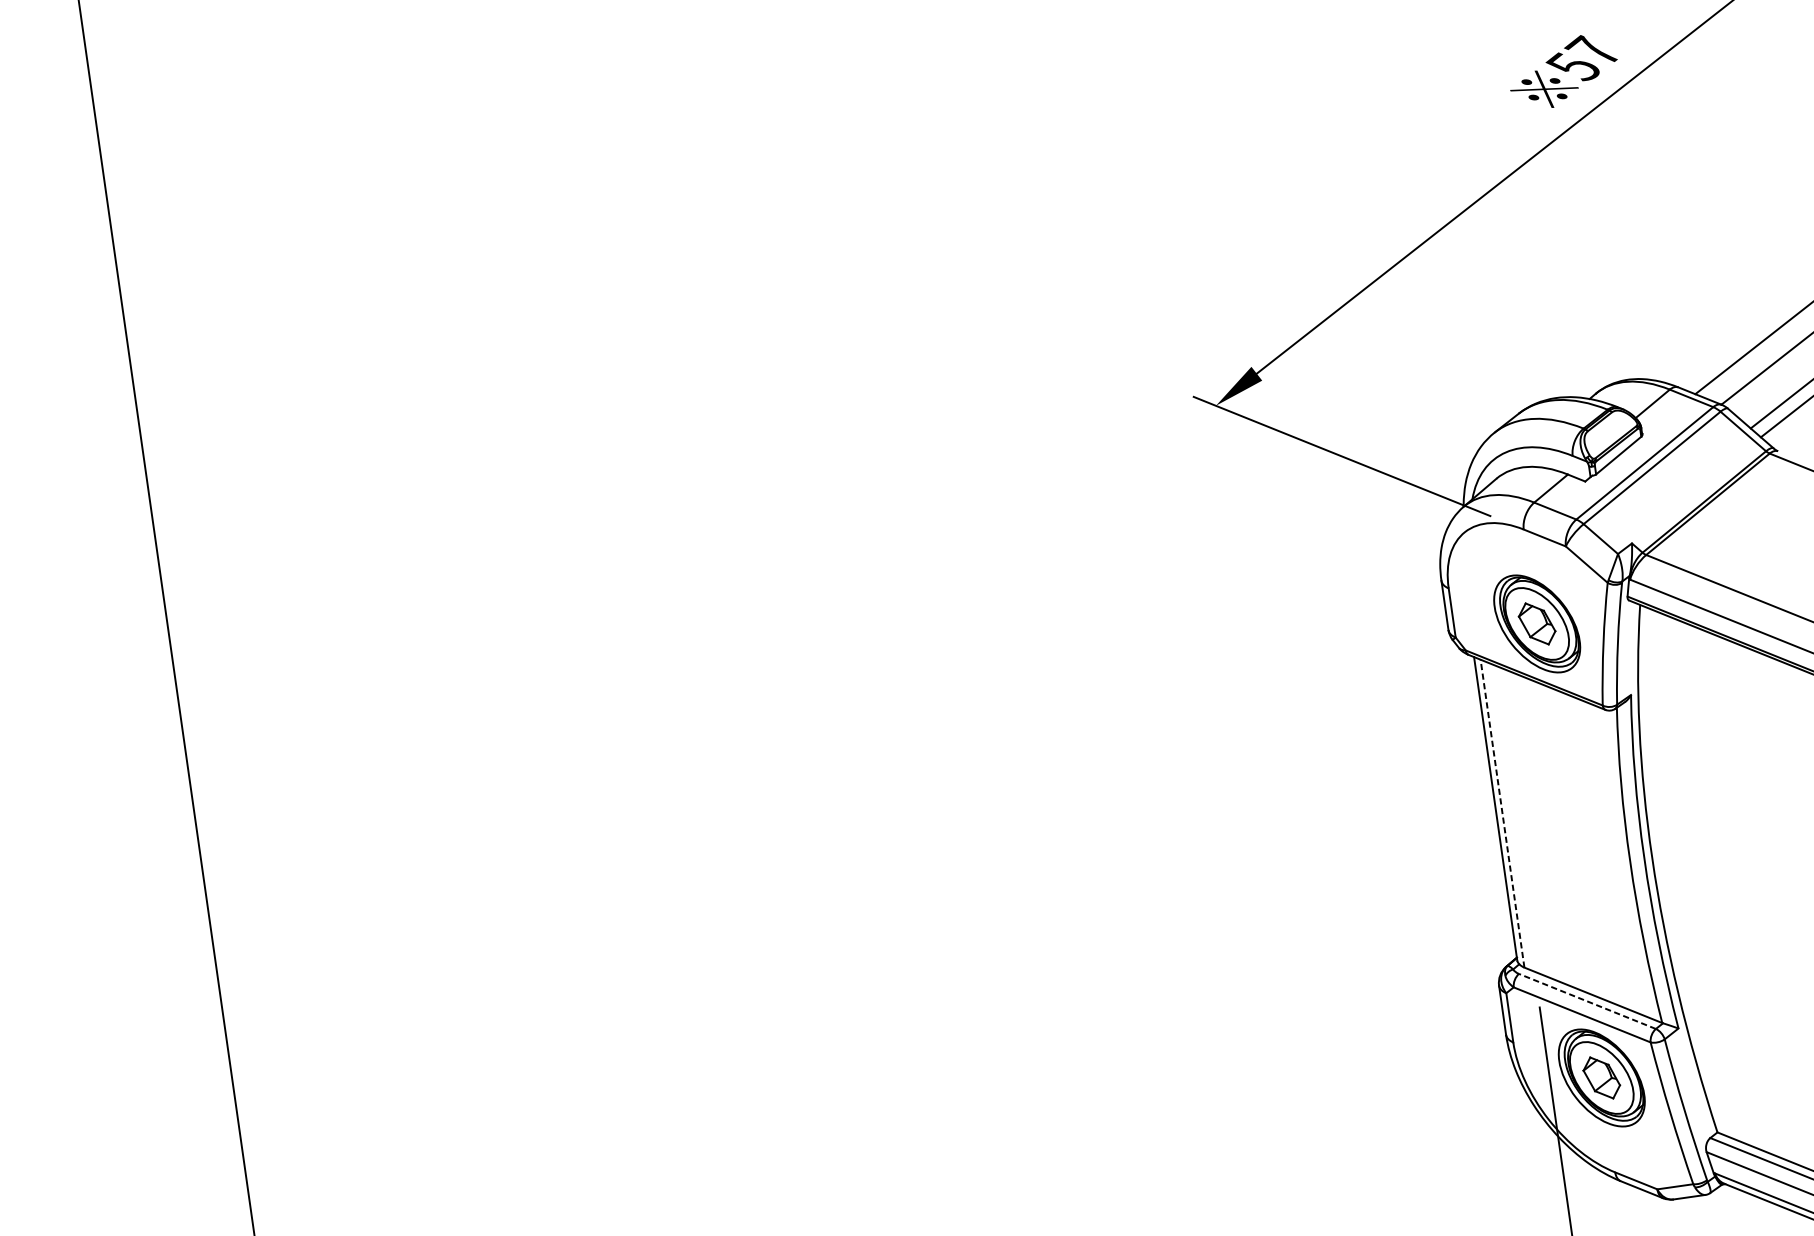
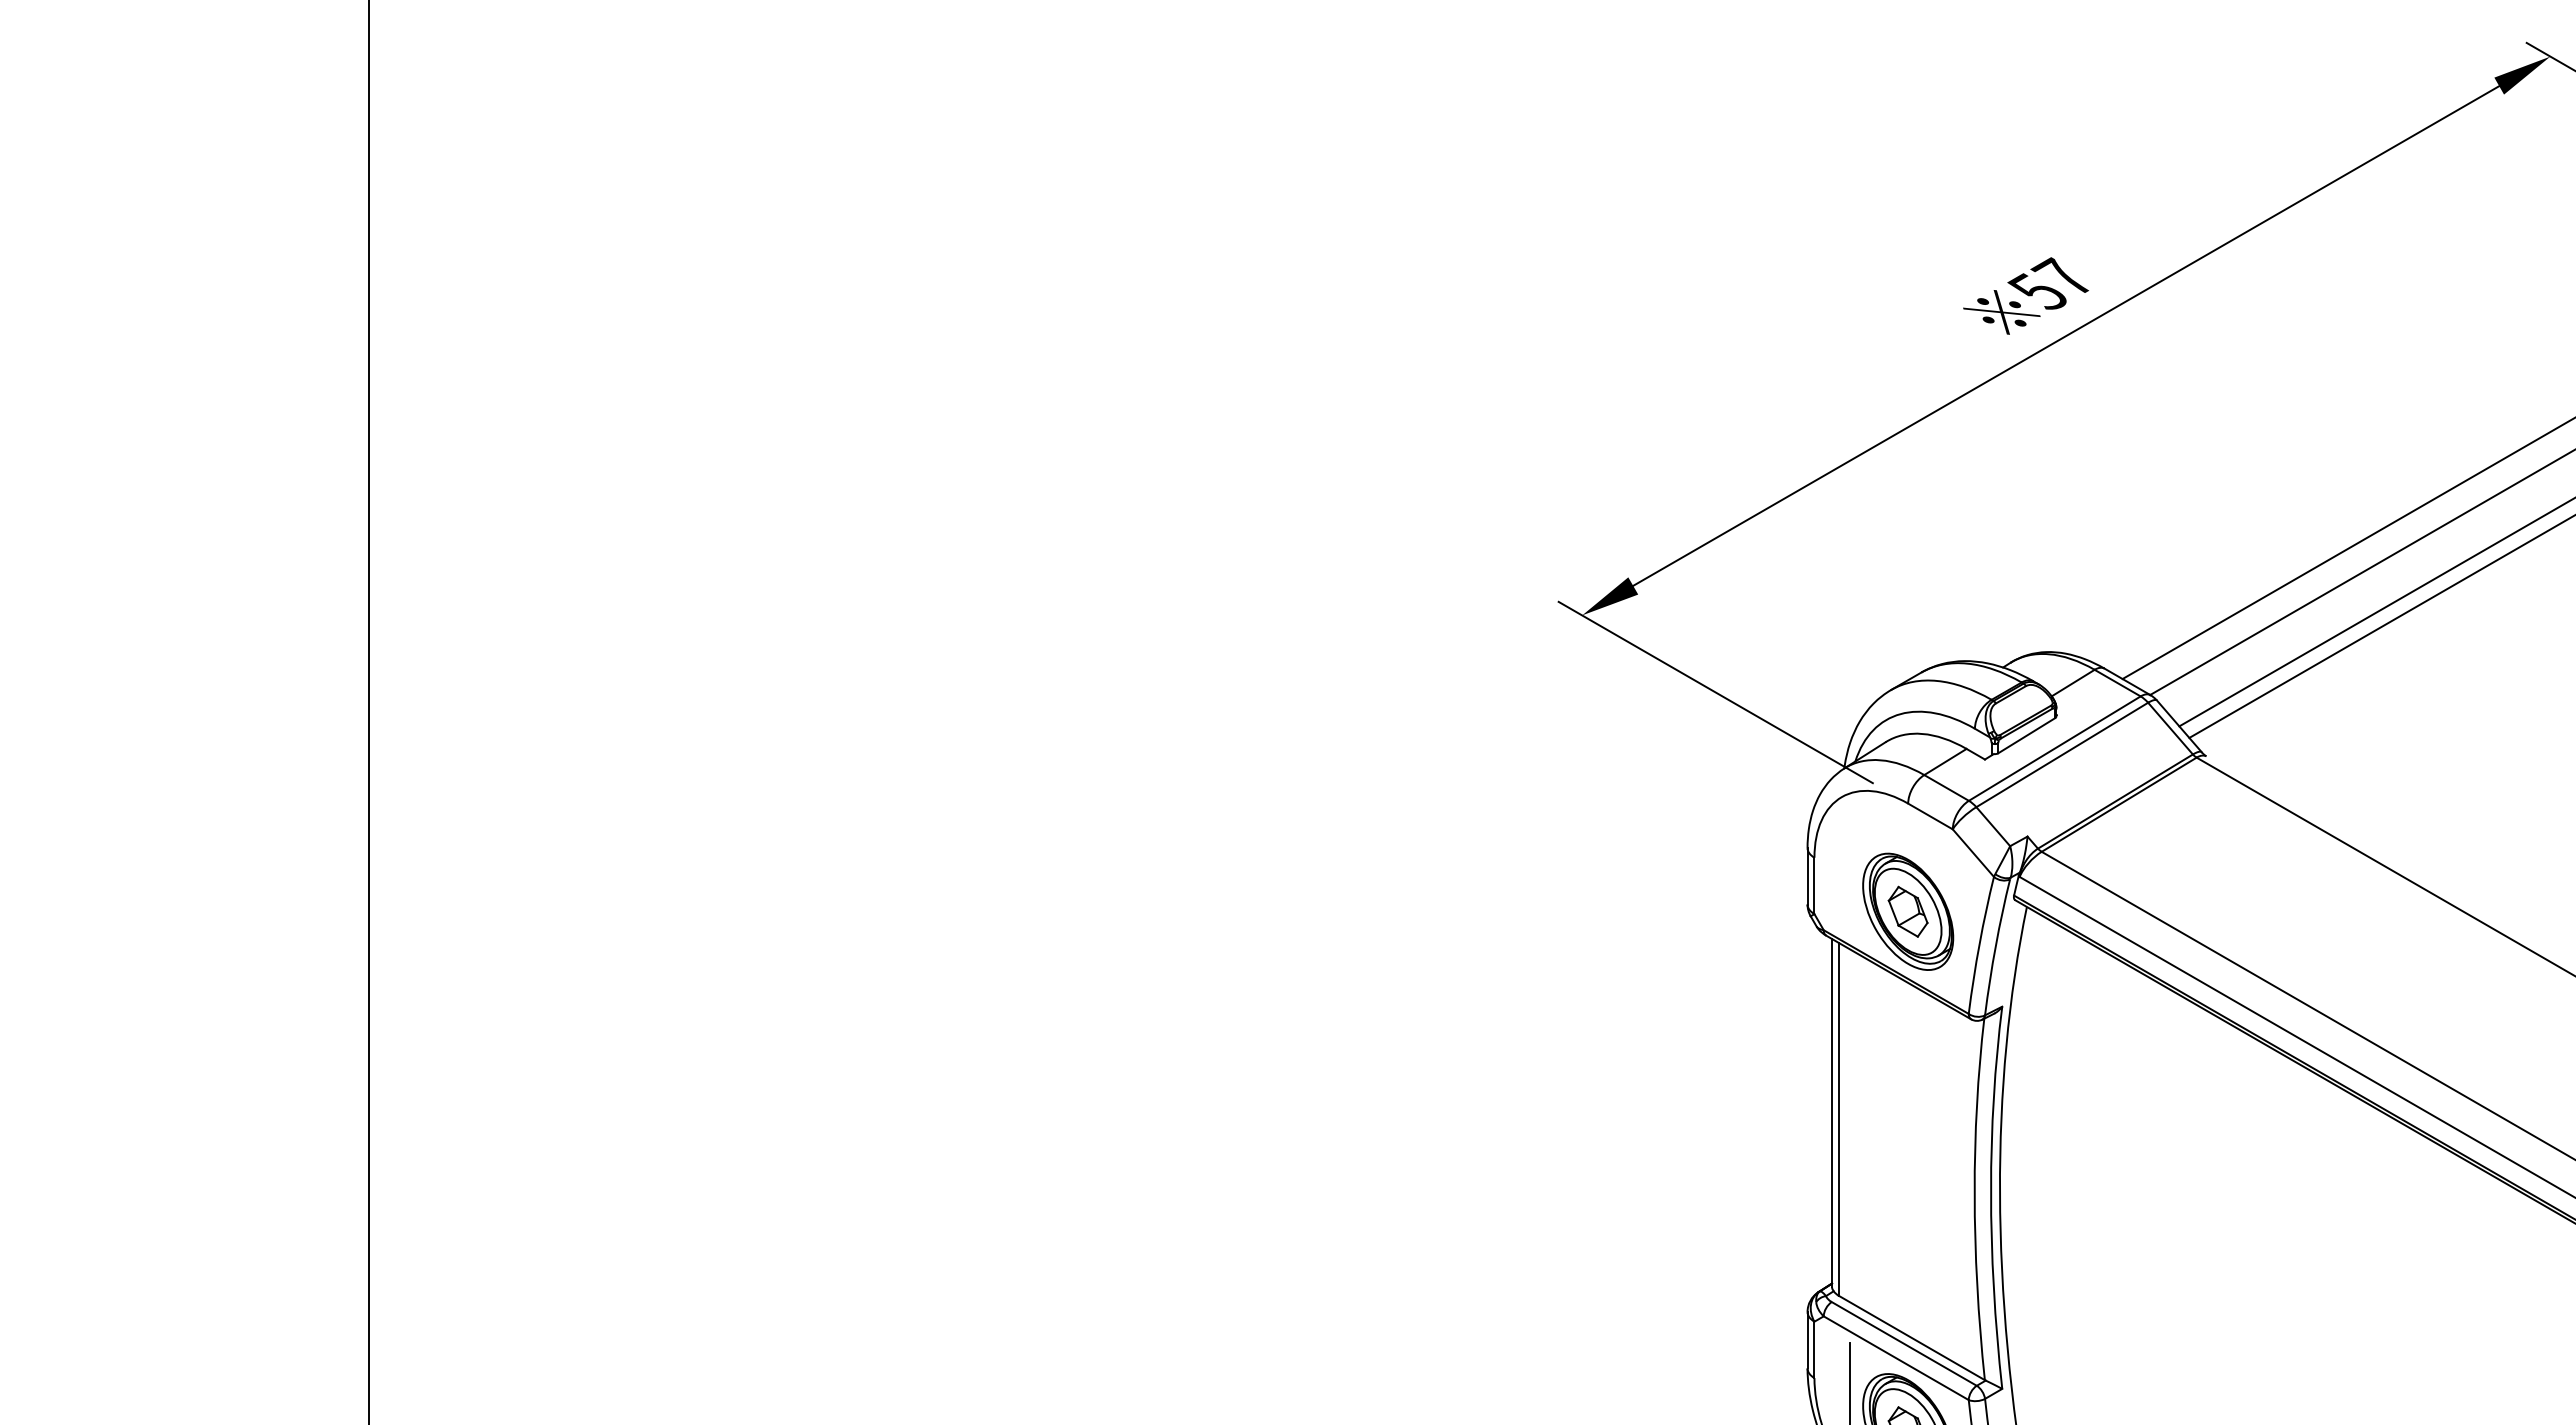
line: (1502, 812) -> (1838, 1118), dashed -> solid
line: (1587, 1001) -> (1904, 1343), dashed -> solid

